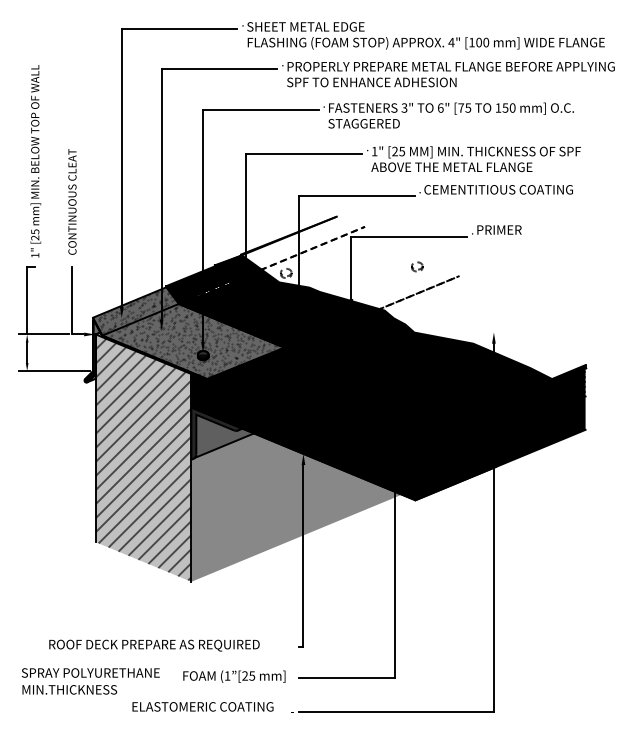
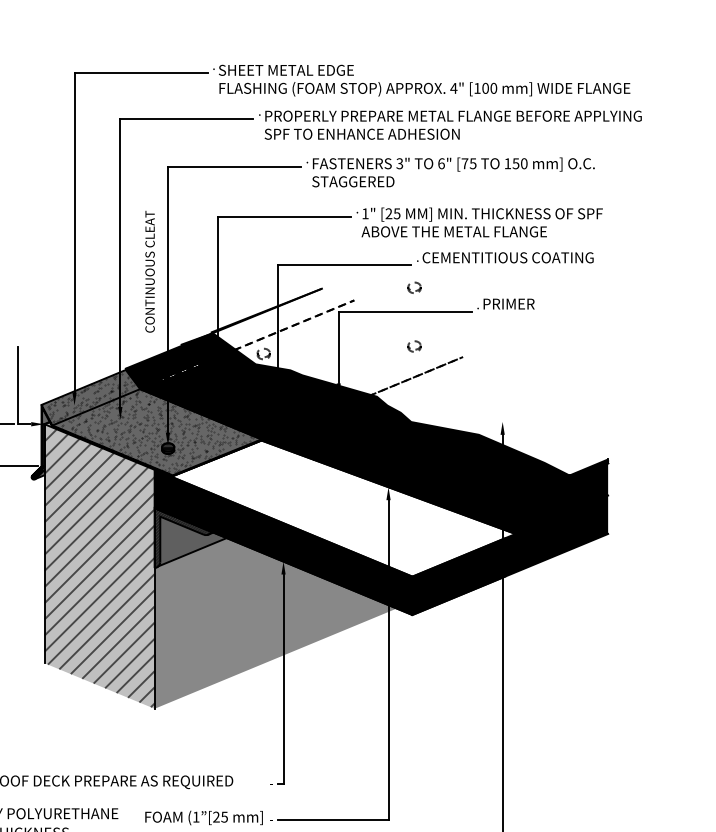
text: (72, 201) -> (150, 271), moved
part: (417, 215) -> (414, 287), added
fill: (348, 407) -> (335, 508), removed

